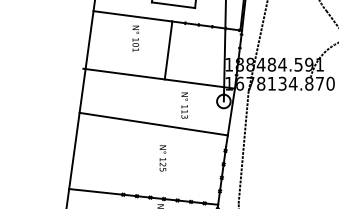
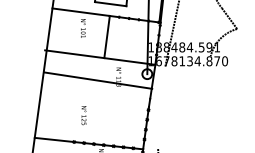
line: (154, 123) -> (98, 80), moved
line: (243, 147) -> (161, 107), removed
text: (162, 158) -> (83, 115), moved

